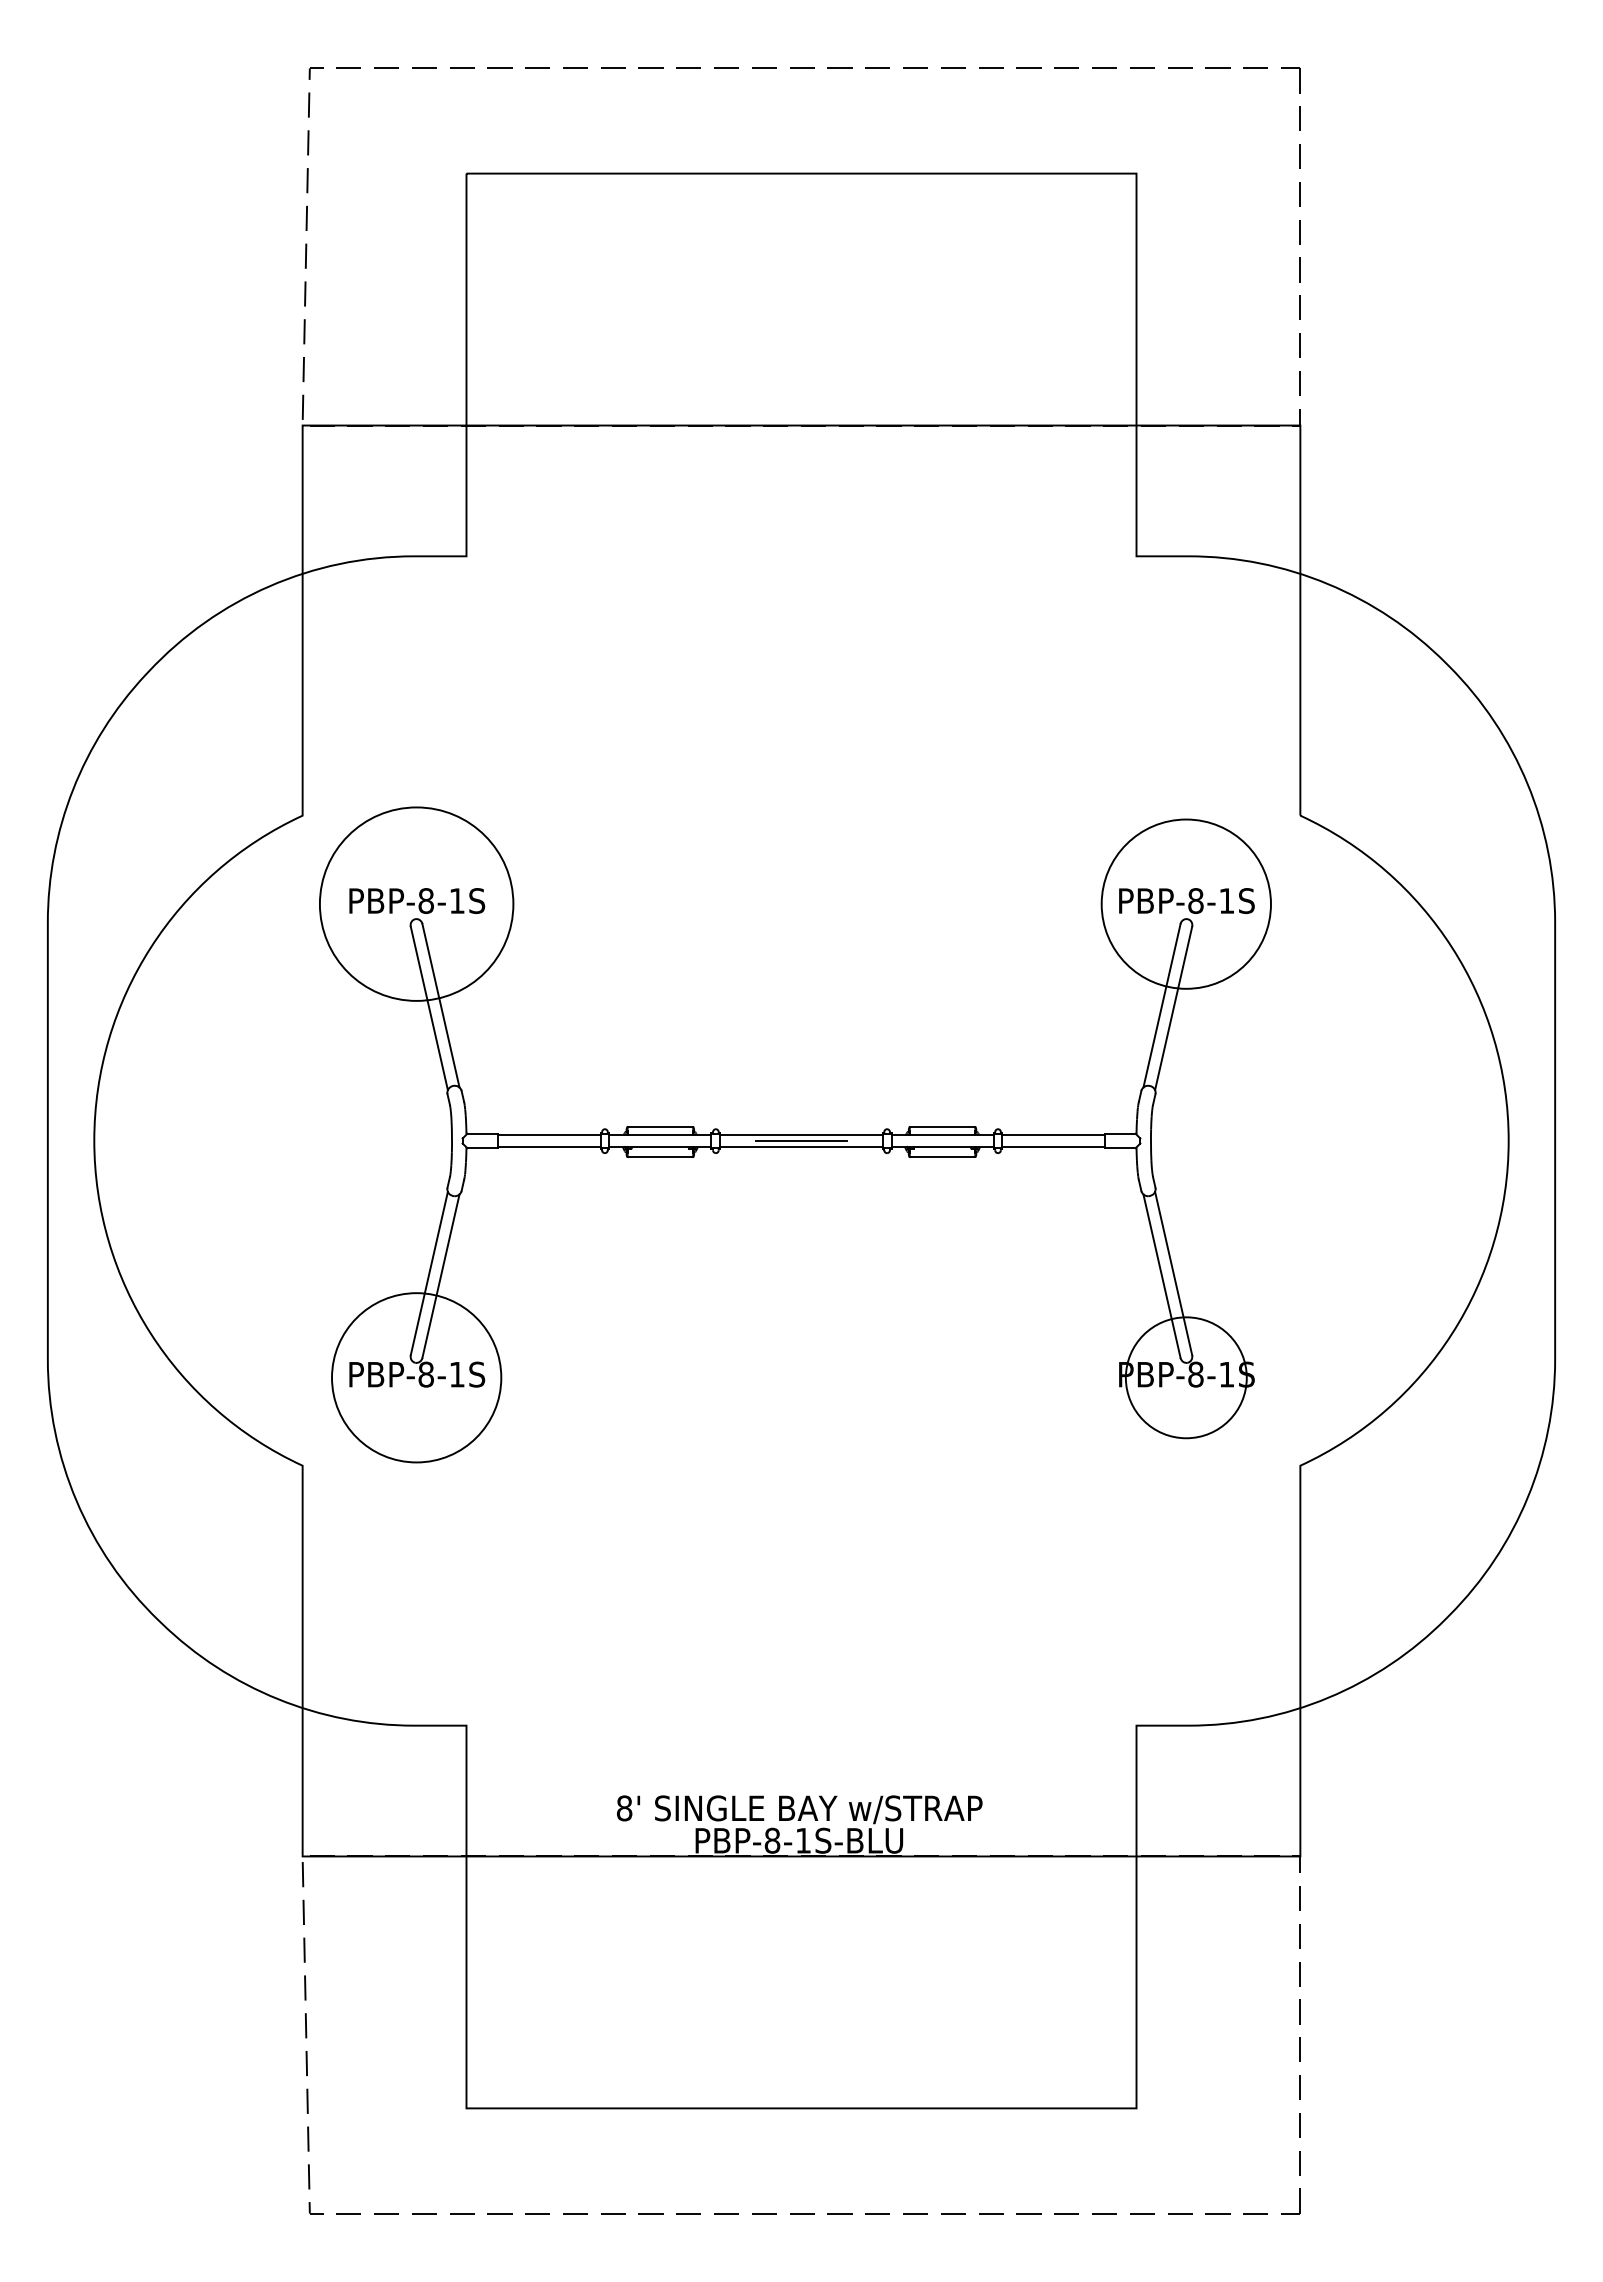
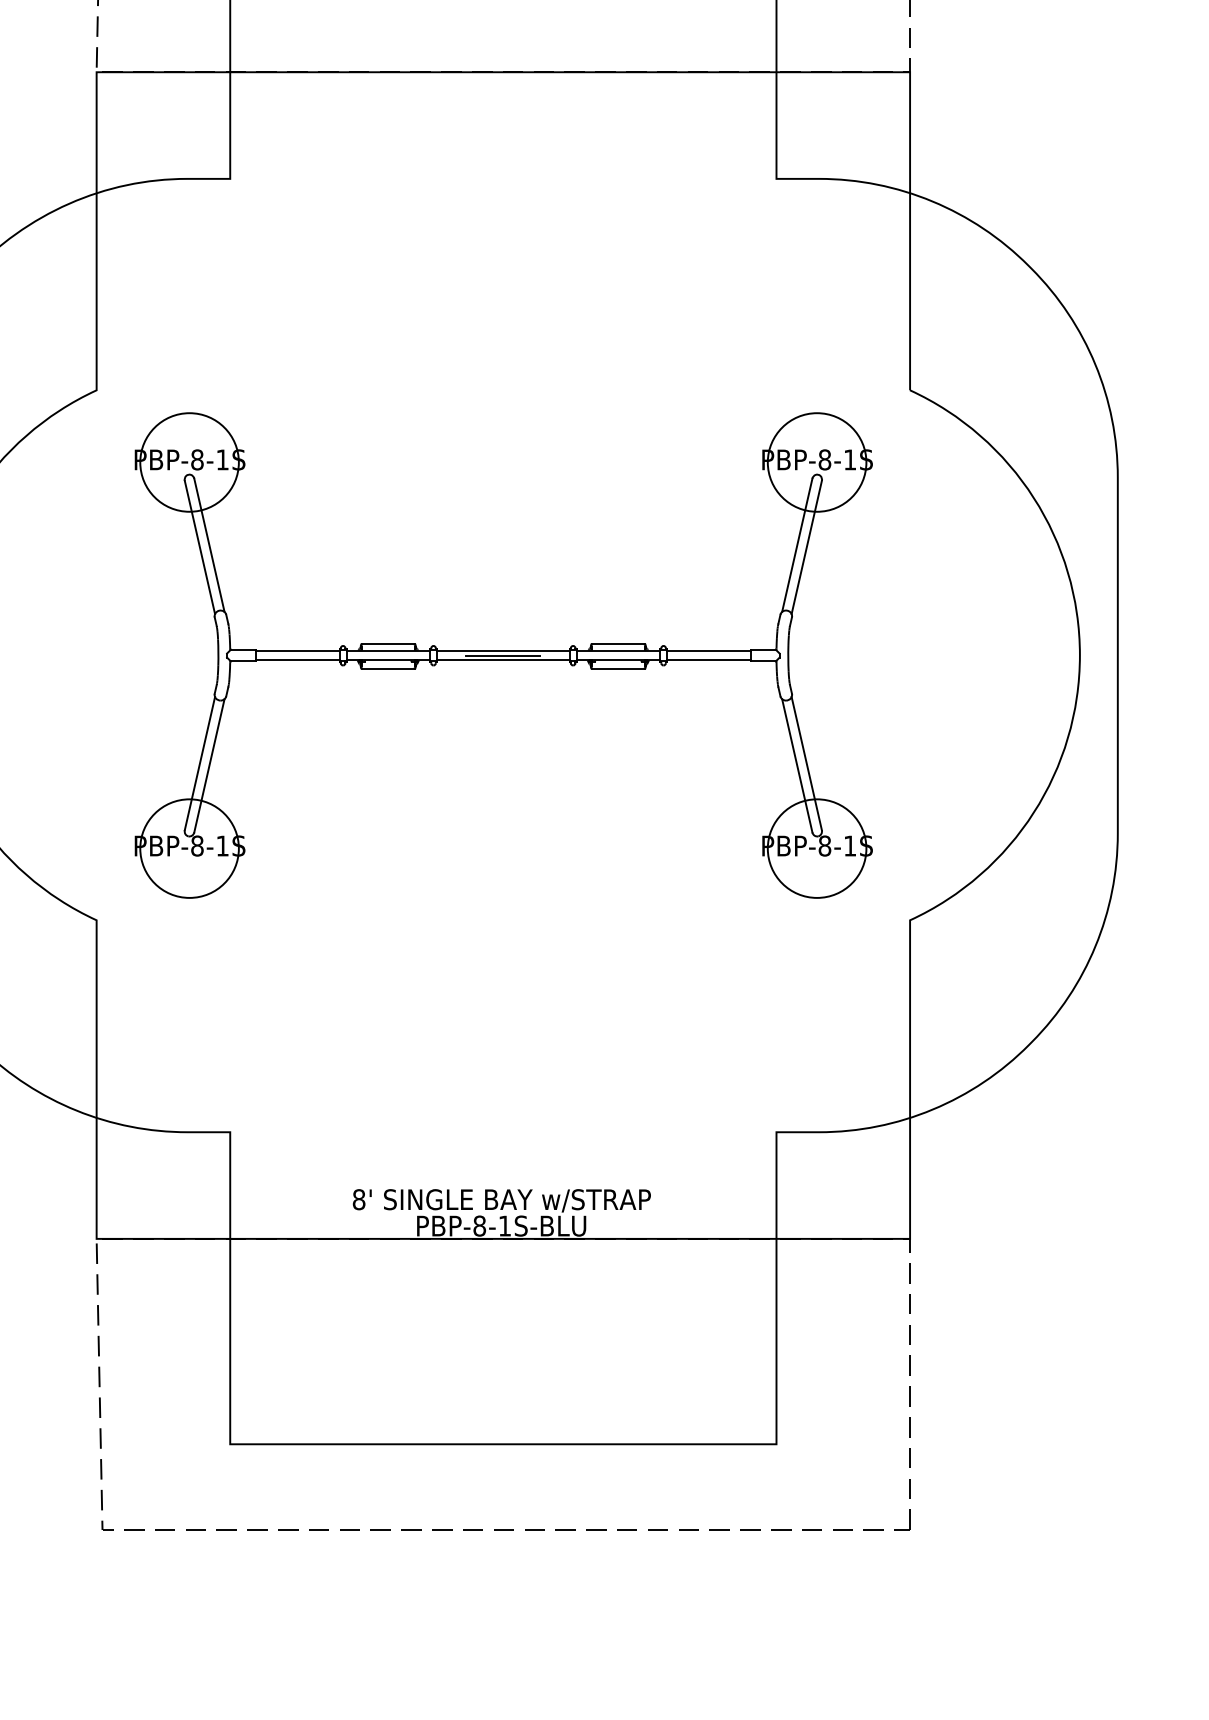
circle: (416, 903) -> (189, 461), size x0.62
circle: (1185, 903) -> (816, 461), size x0.71
circle: (416, 1377) -> (189, 848), size x0.71

